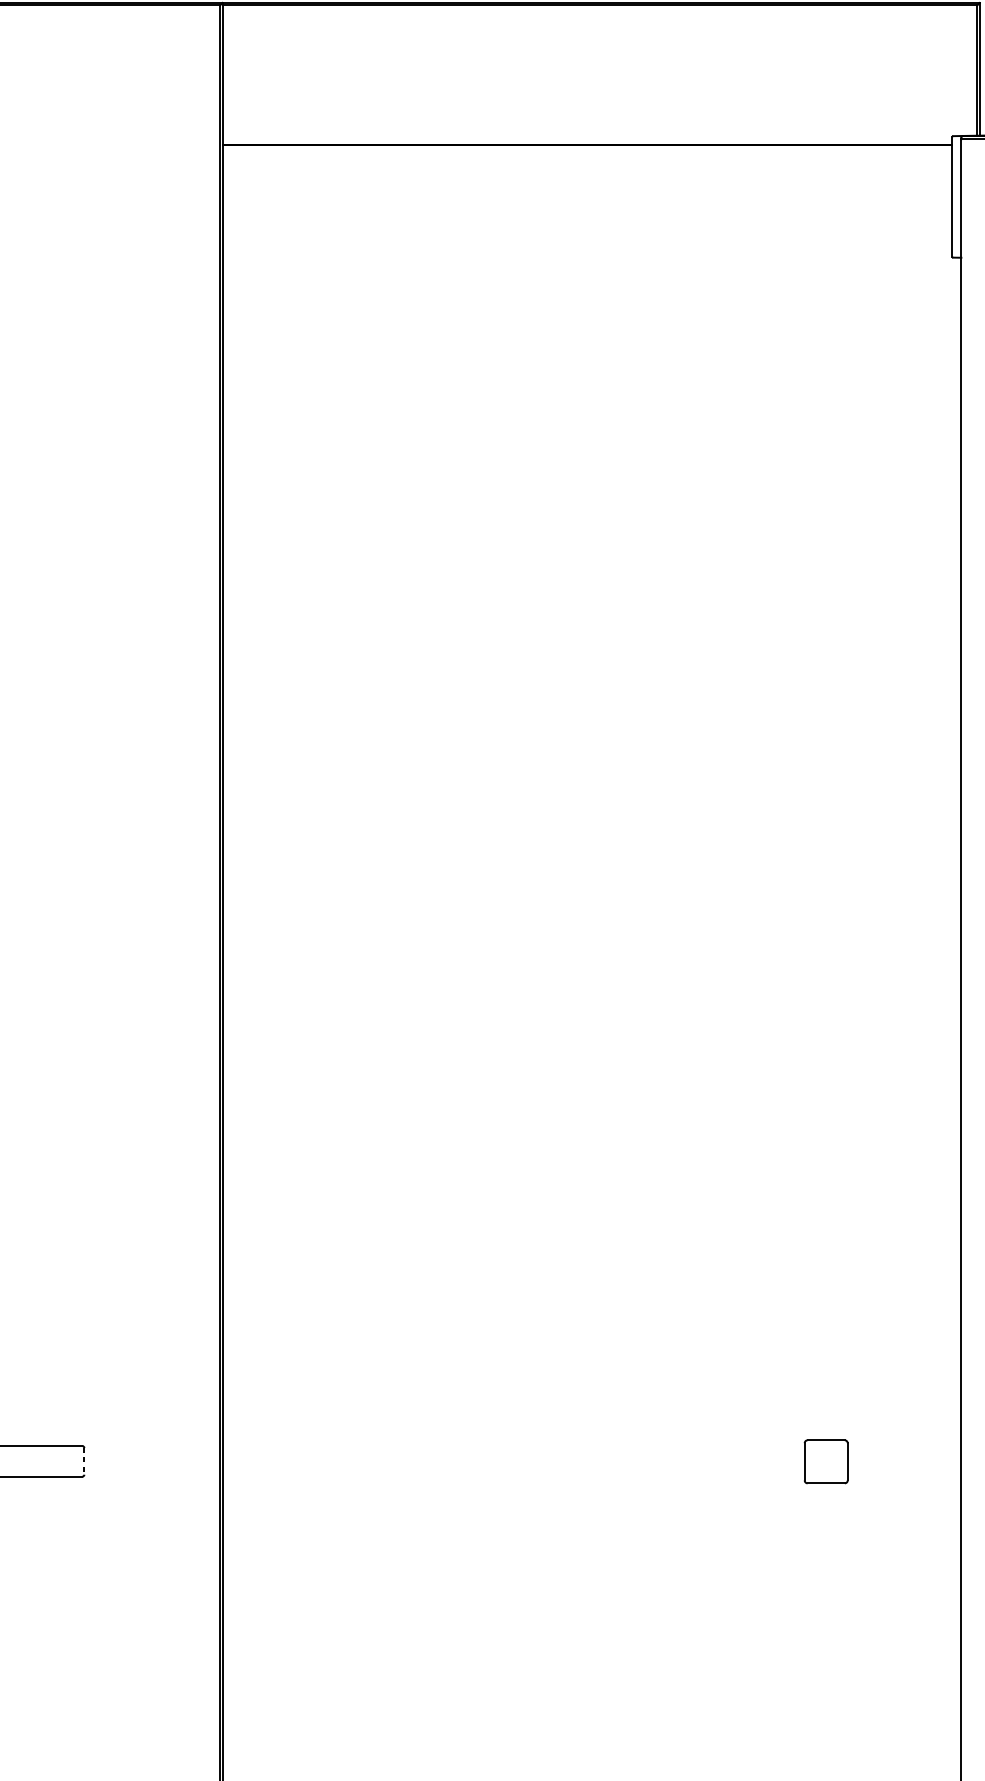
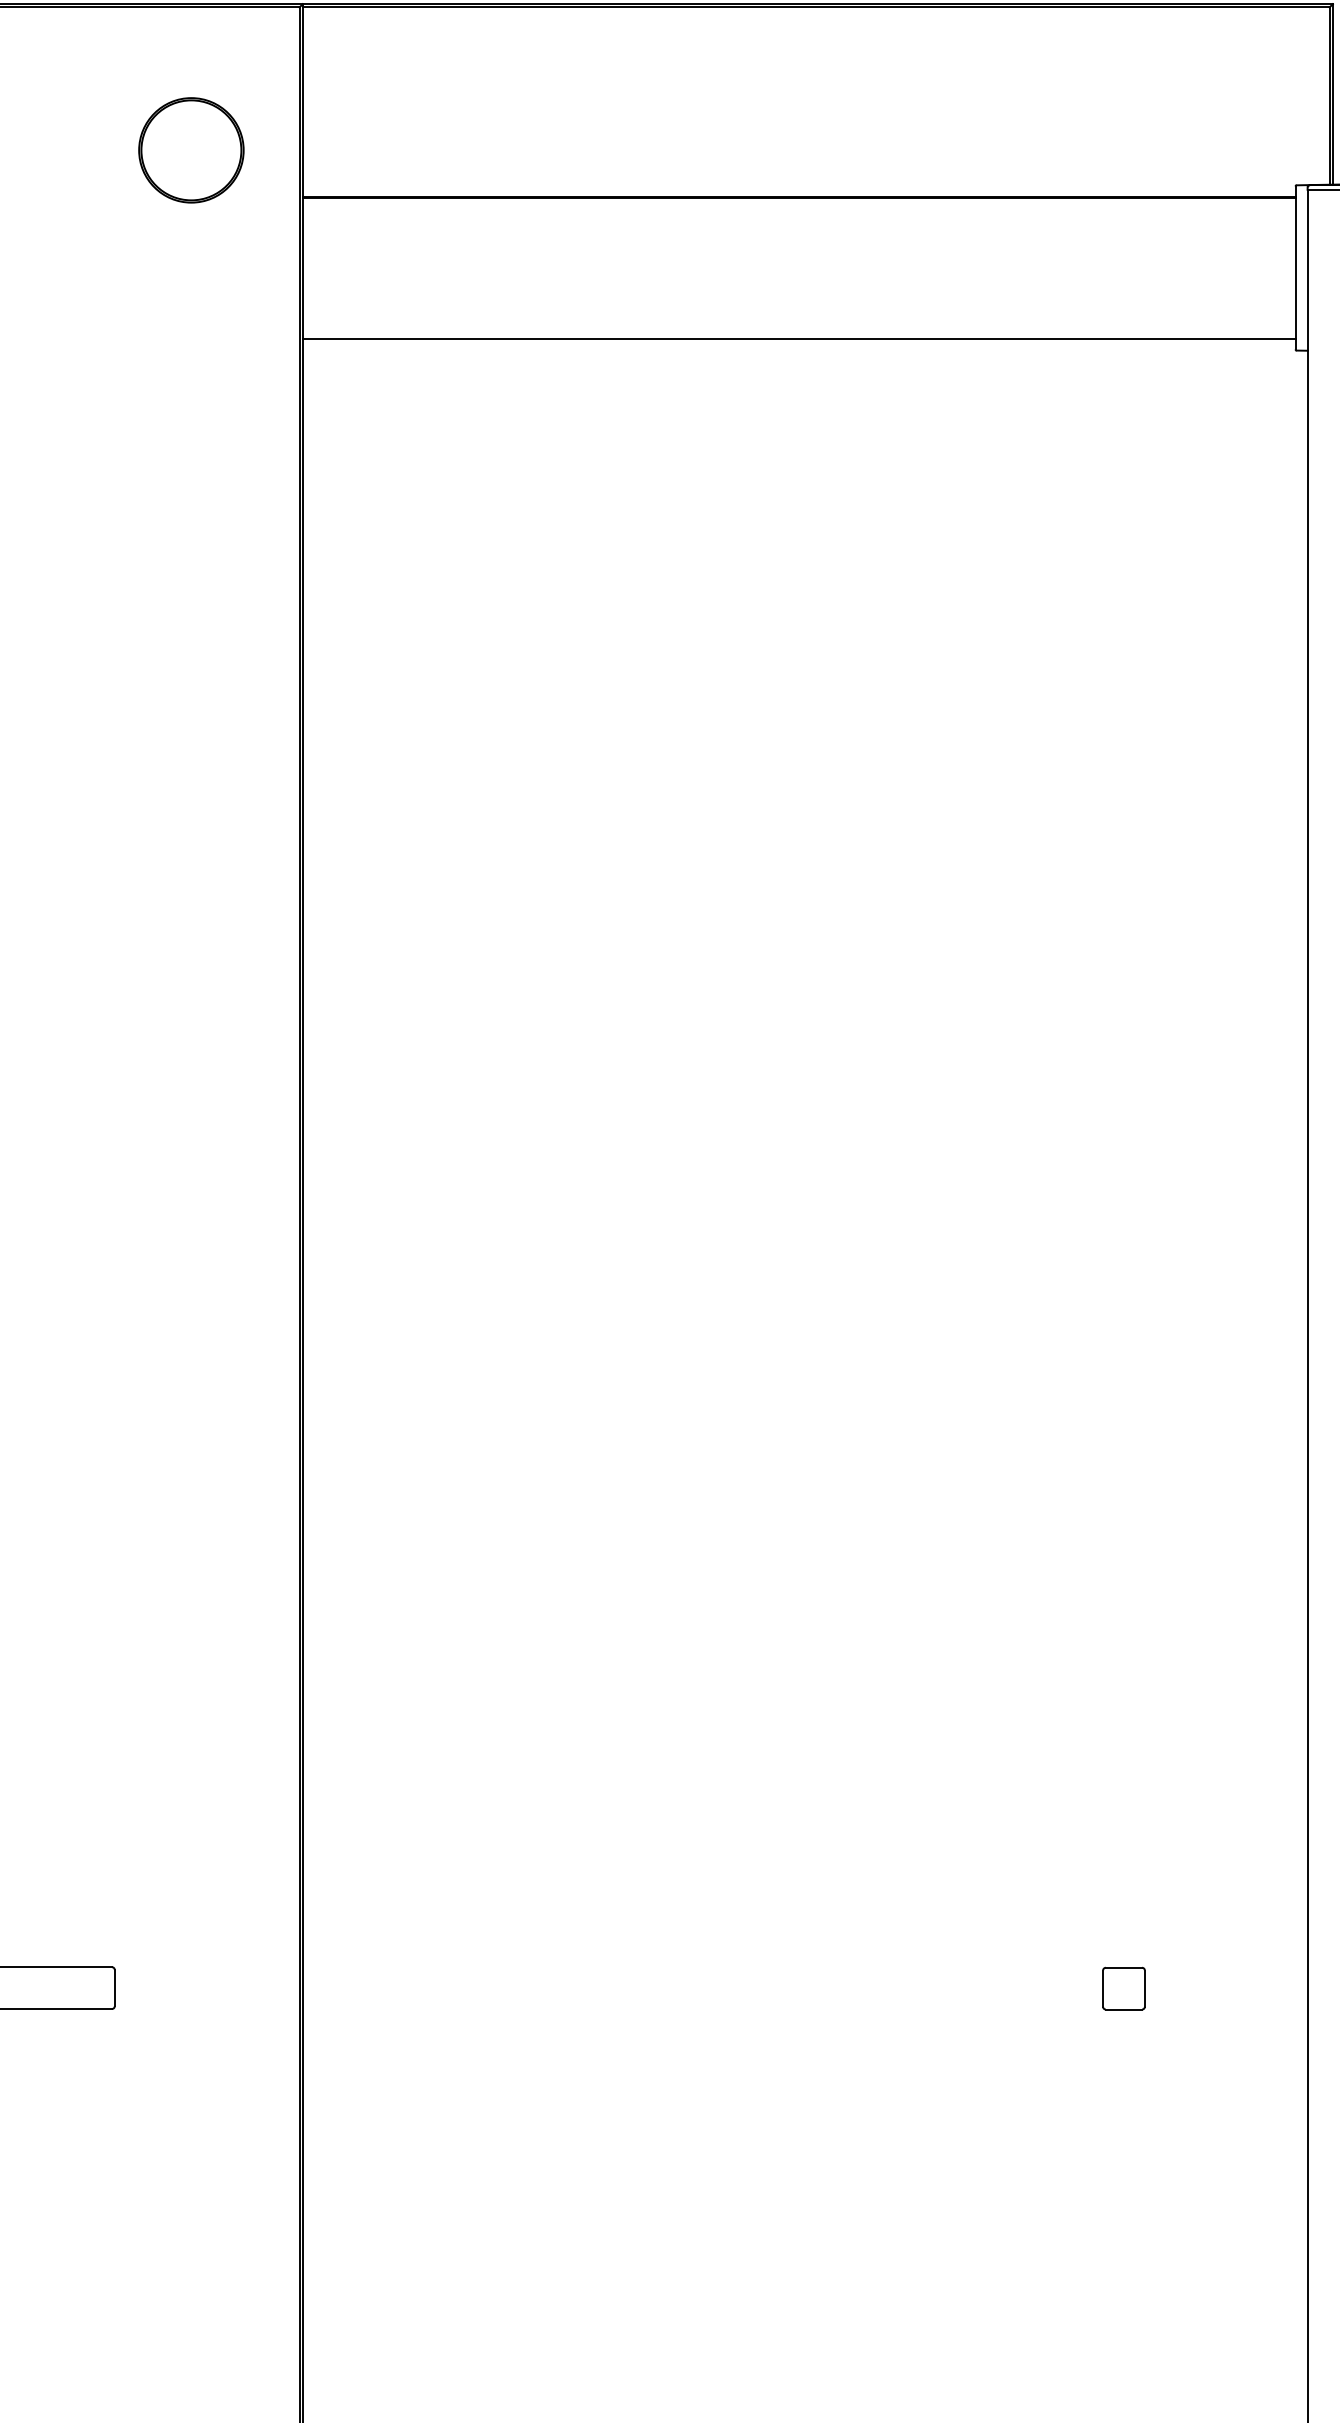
part: (140, 110) -> (191, 150), added
line: (586, 248) -> (798, 338), added
line: (84, 1461) -> (114, 1988), dashed -> solid
part: (825, 1461) -> (1123, 1988), size x0.71

